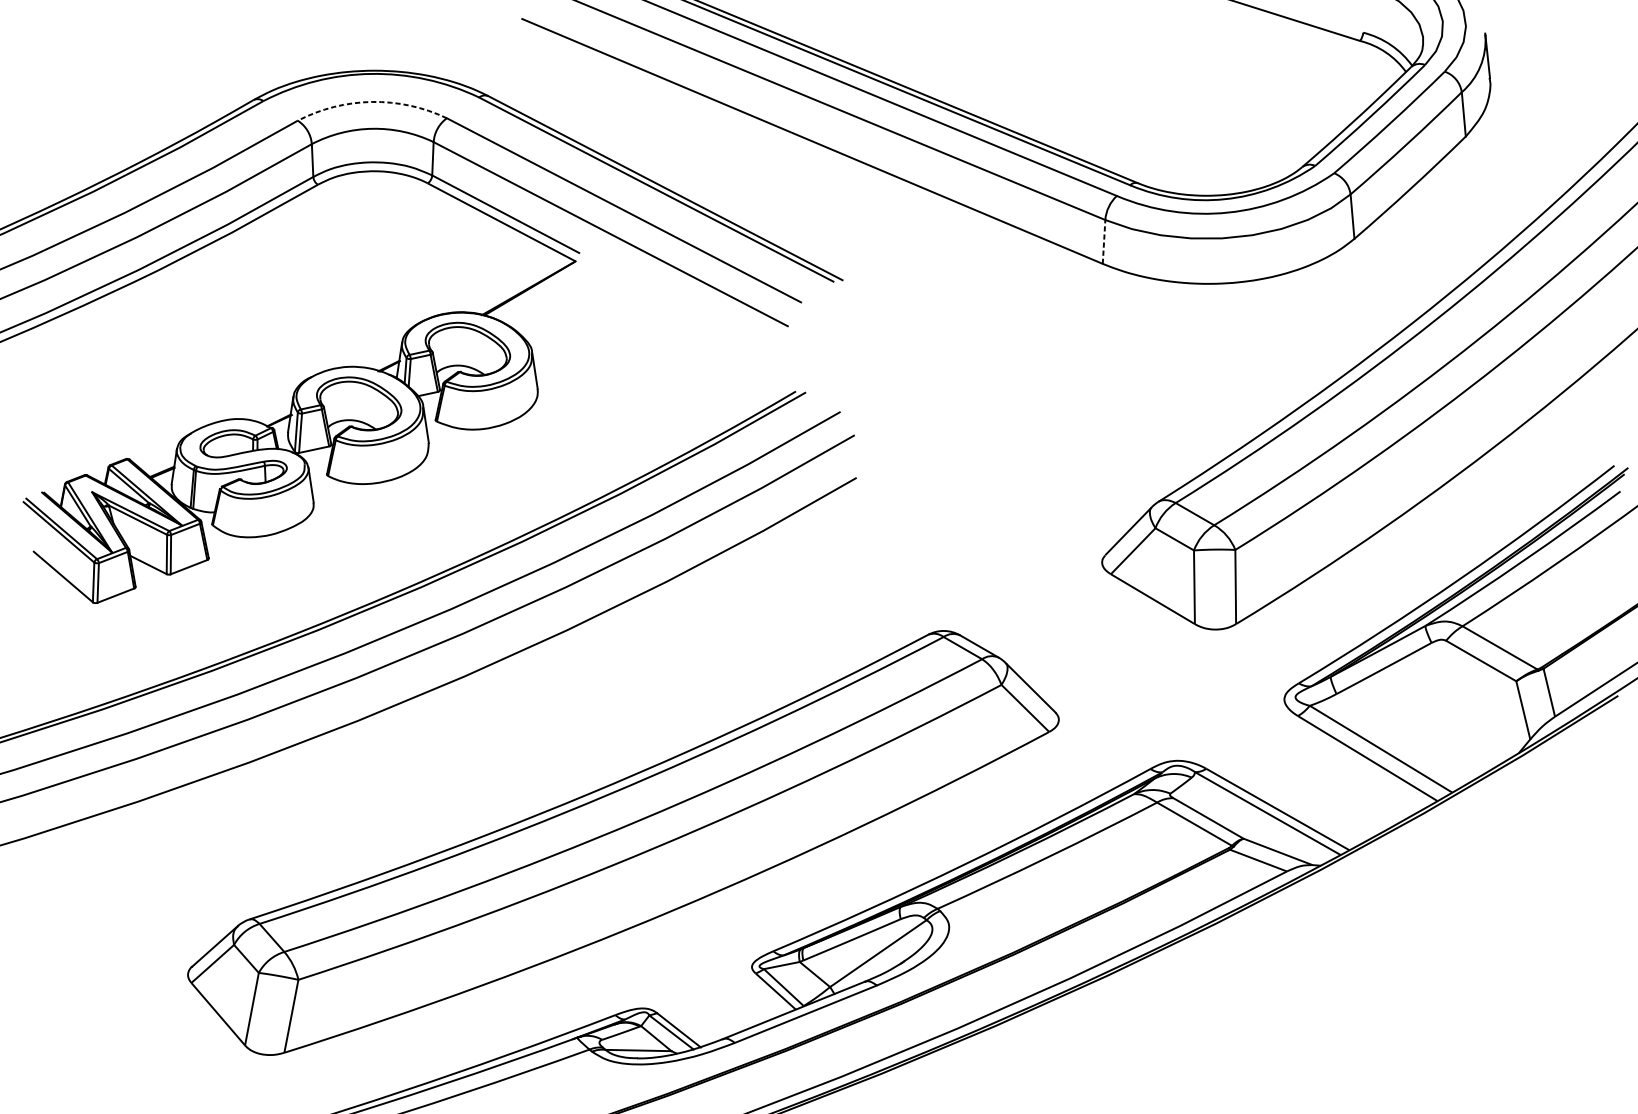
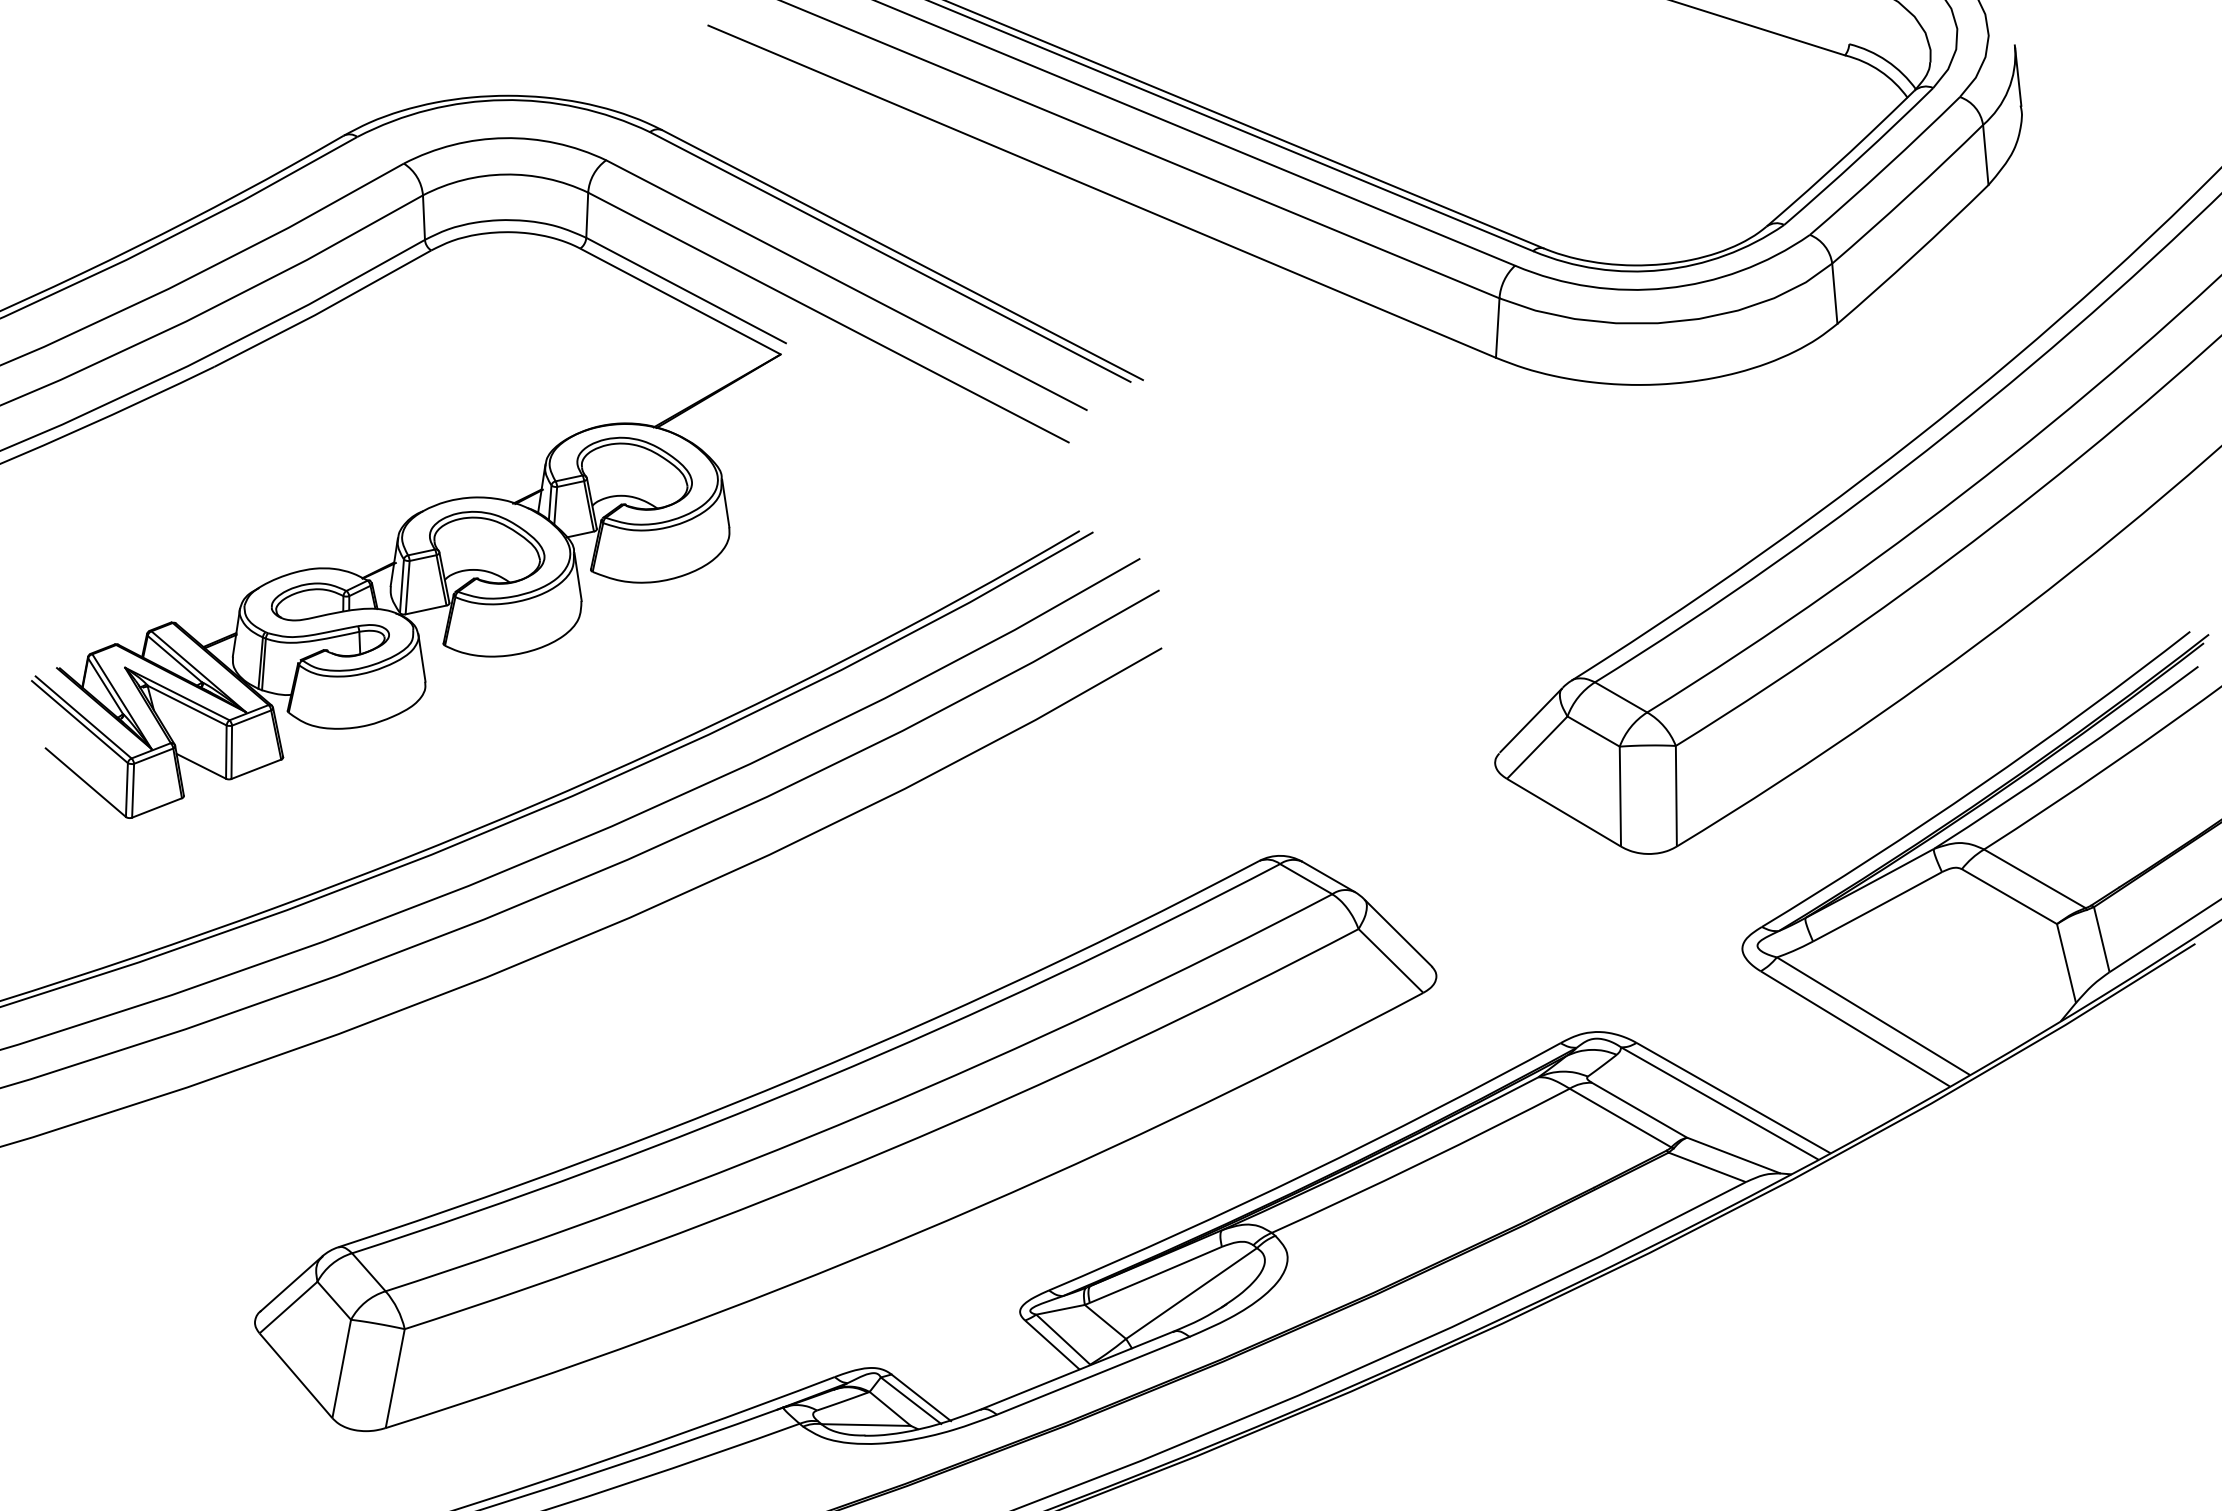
arc: (371, 102) -> (504, 138), dashed -> solid
line: (1103, 242) -> (1497, 328), dashed -> solid

